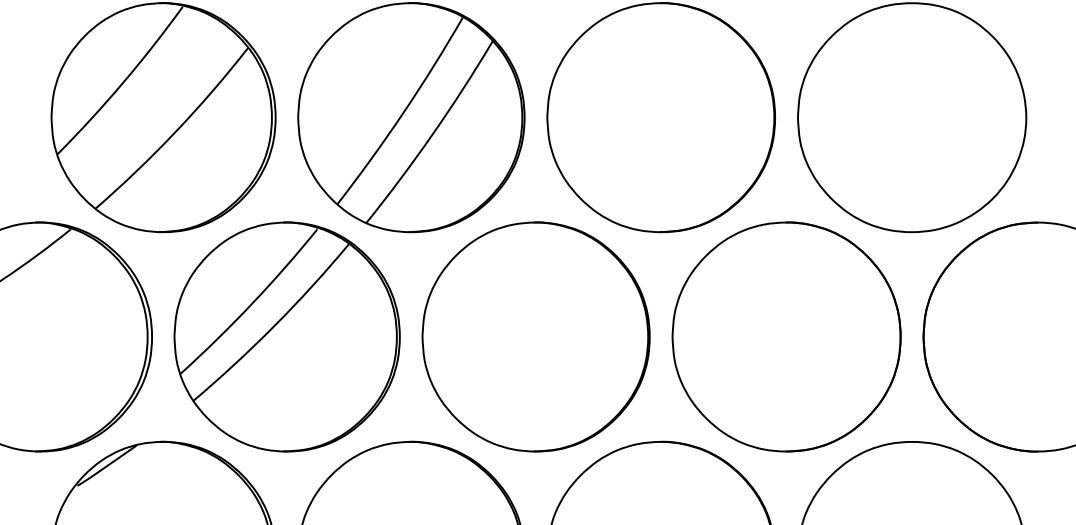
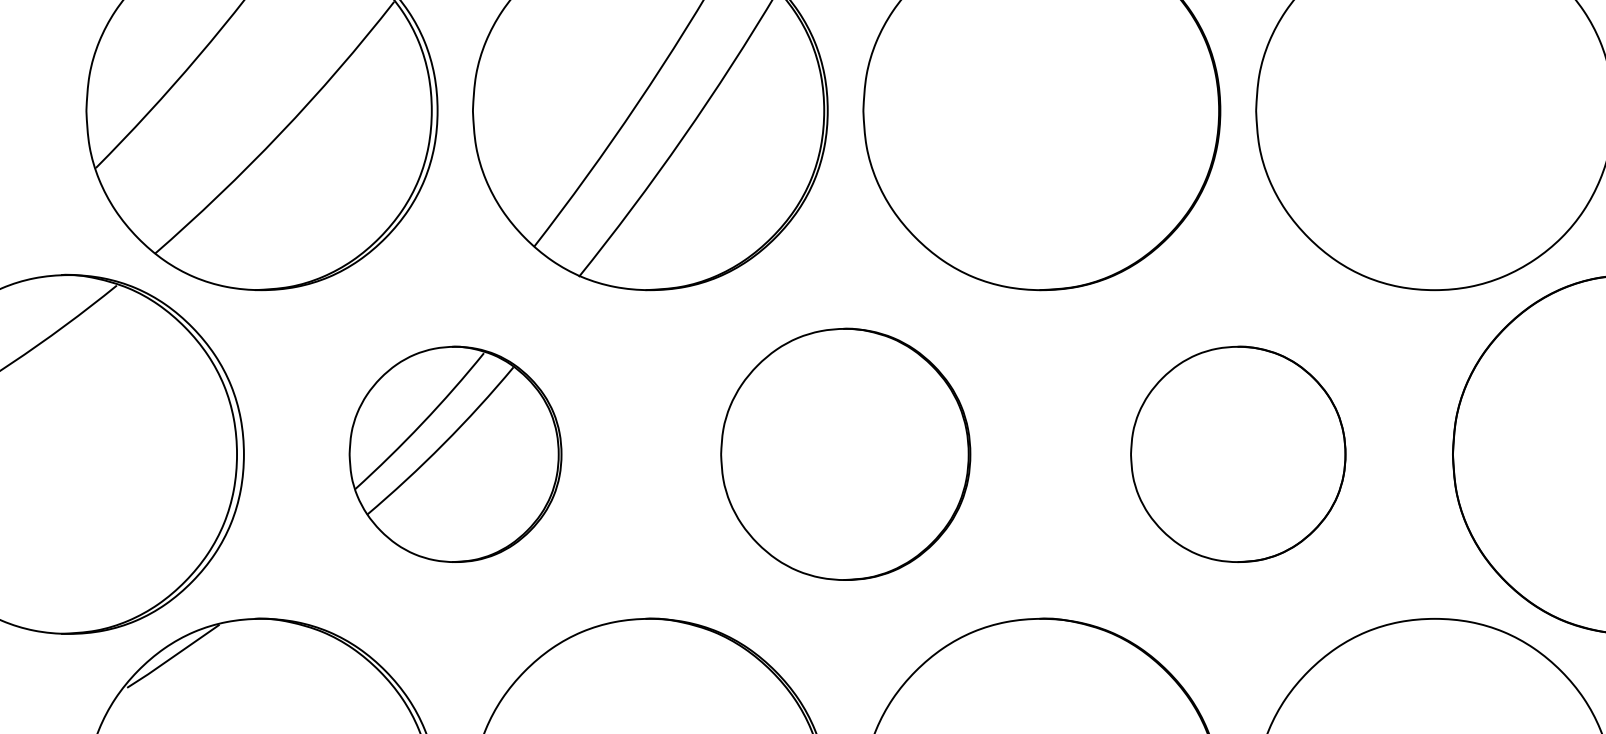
part: (286, 336) -> (454, 453), size x0.6
part: (535, 336) -> (844, 453), size x0.7
part: (786, 336) -> (1238, 453), size x0.6

